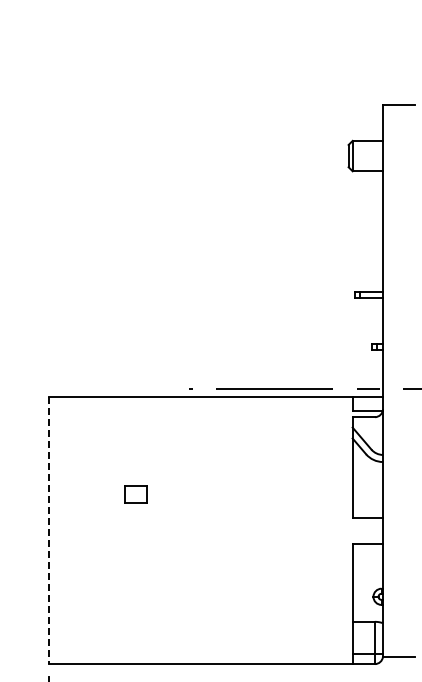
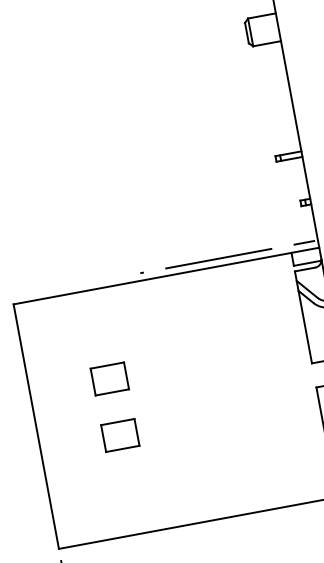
part: (135, 494) -> (109, 378), size x1.67
line: (49, 530) -> (36, 426), dashed -> solid
part: (135, 556) -> (119, 435), added

